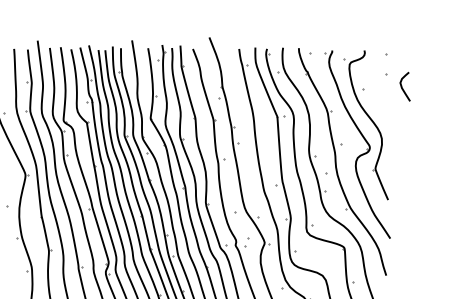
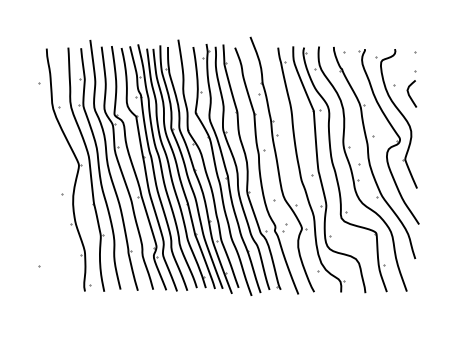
curve: (402, 86) -> (409, 93), moved

